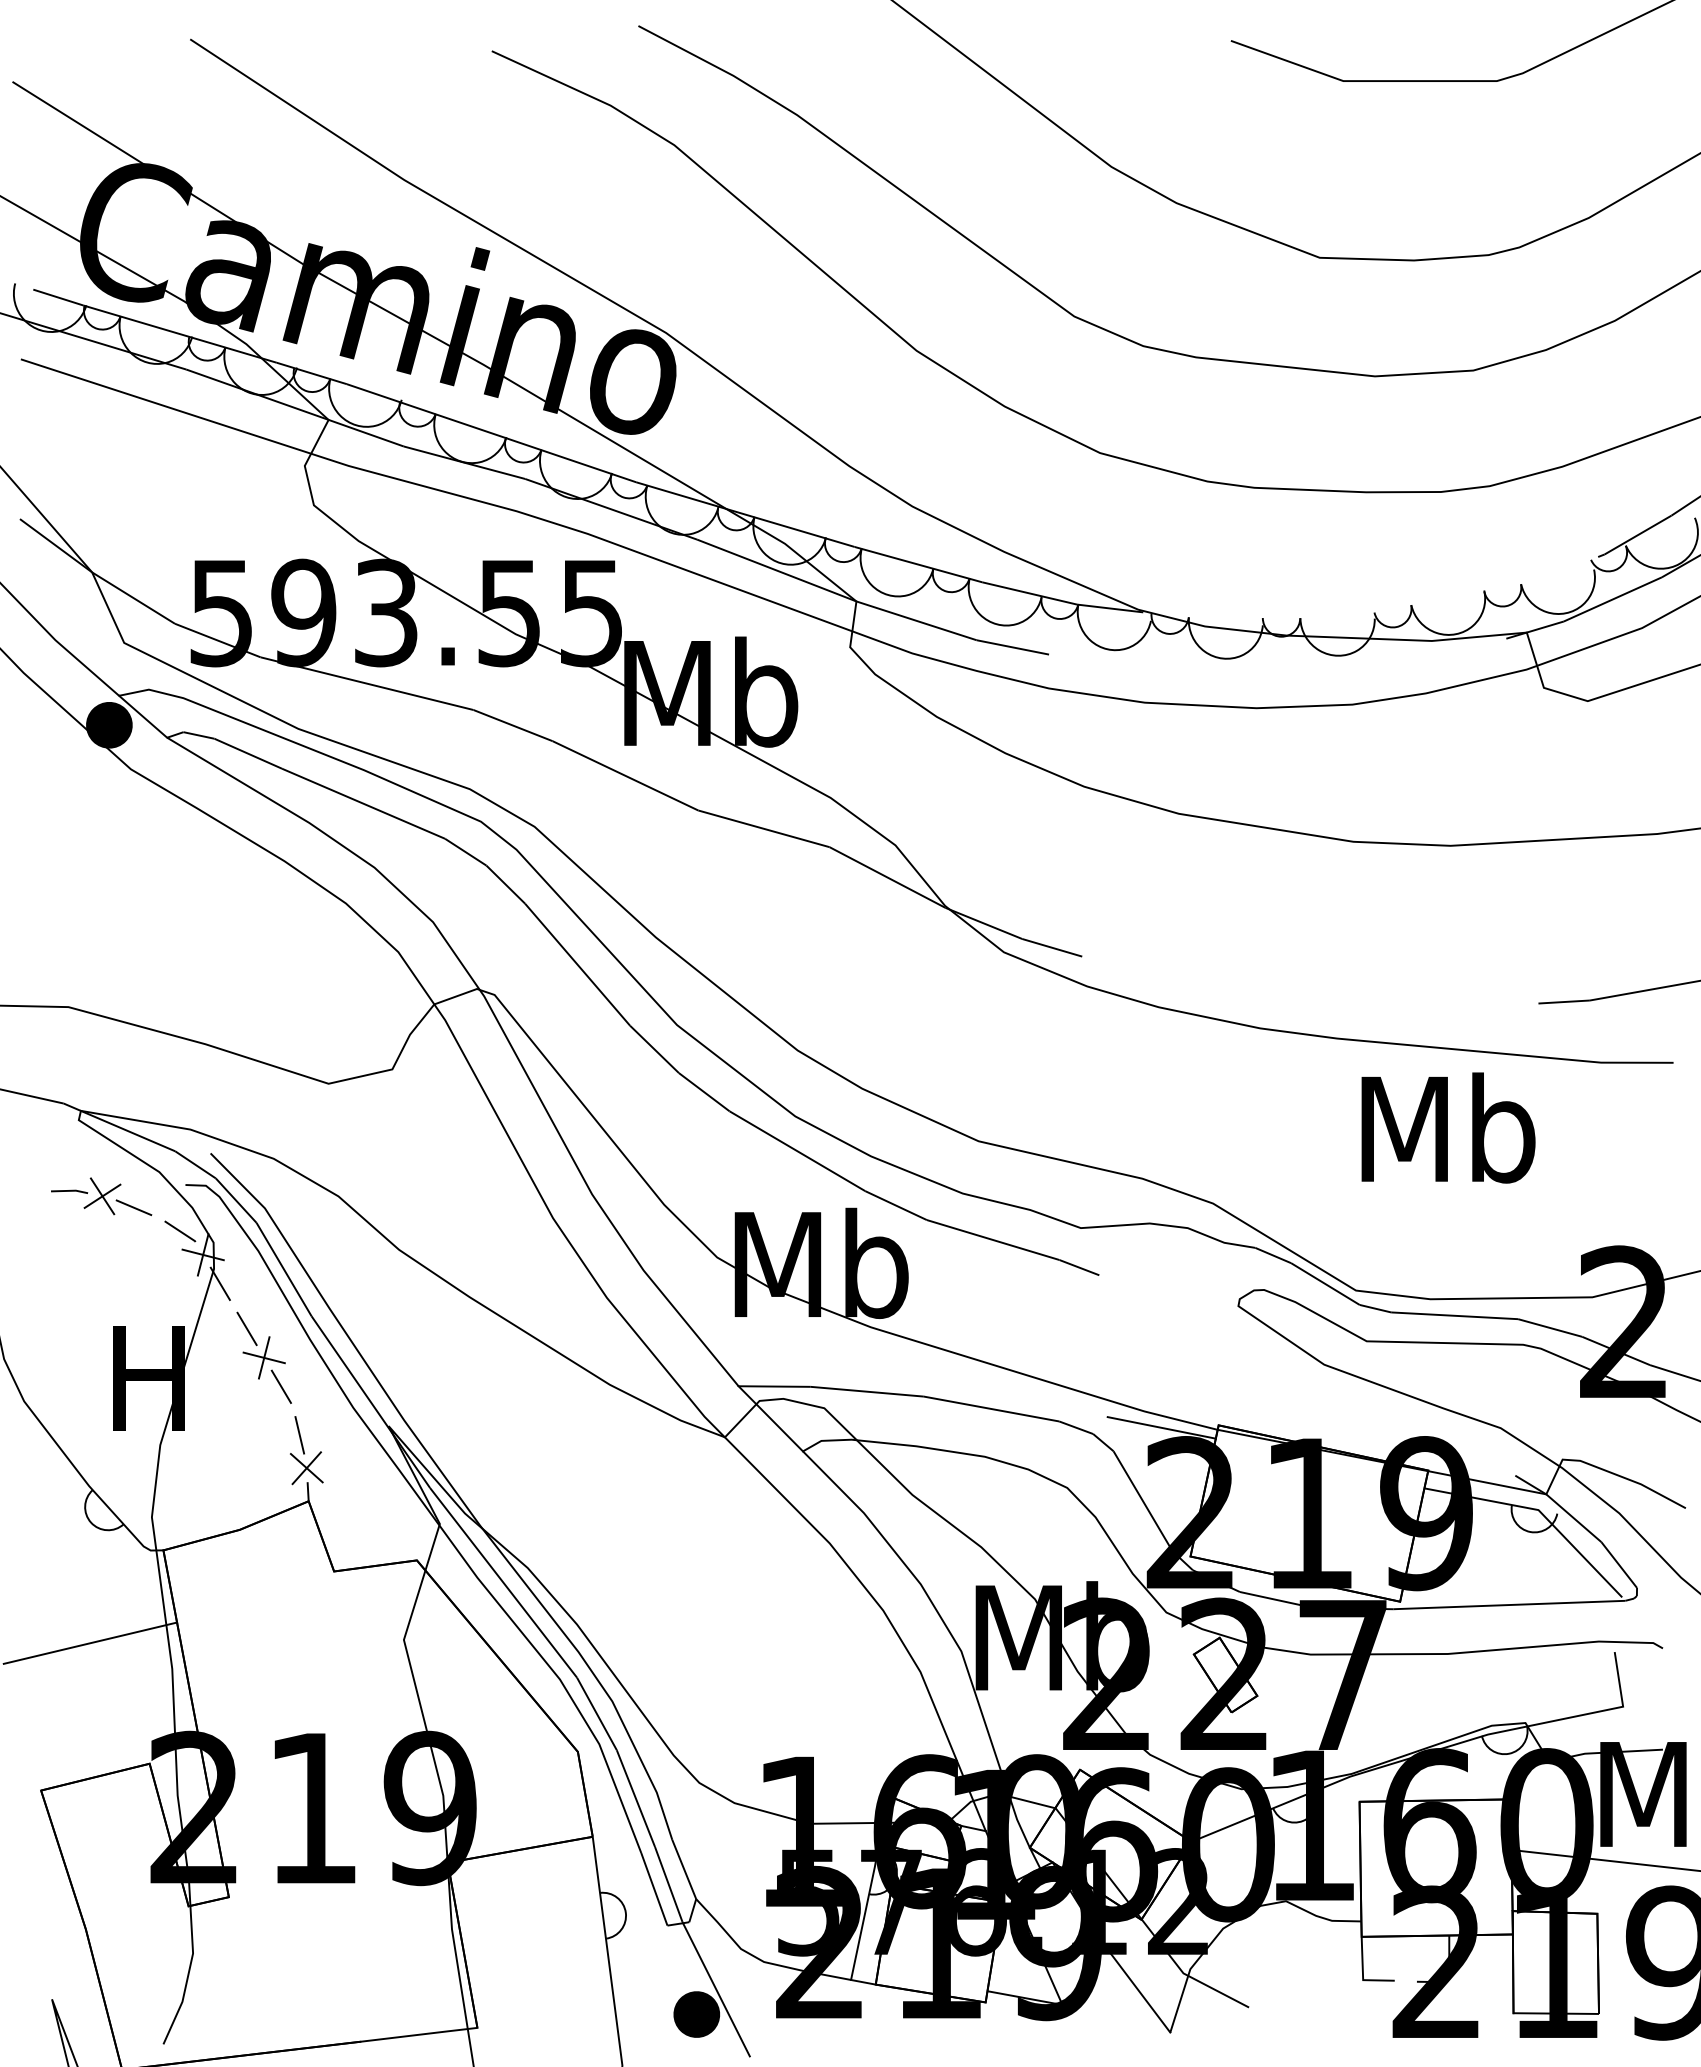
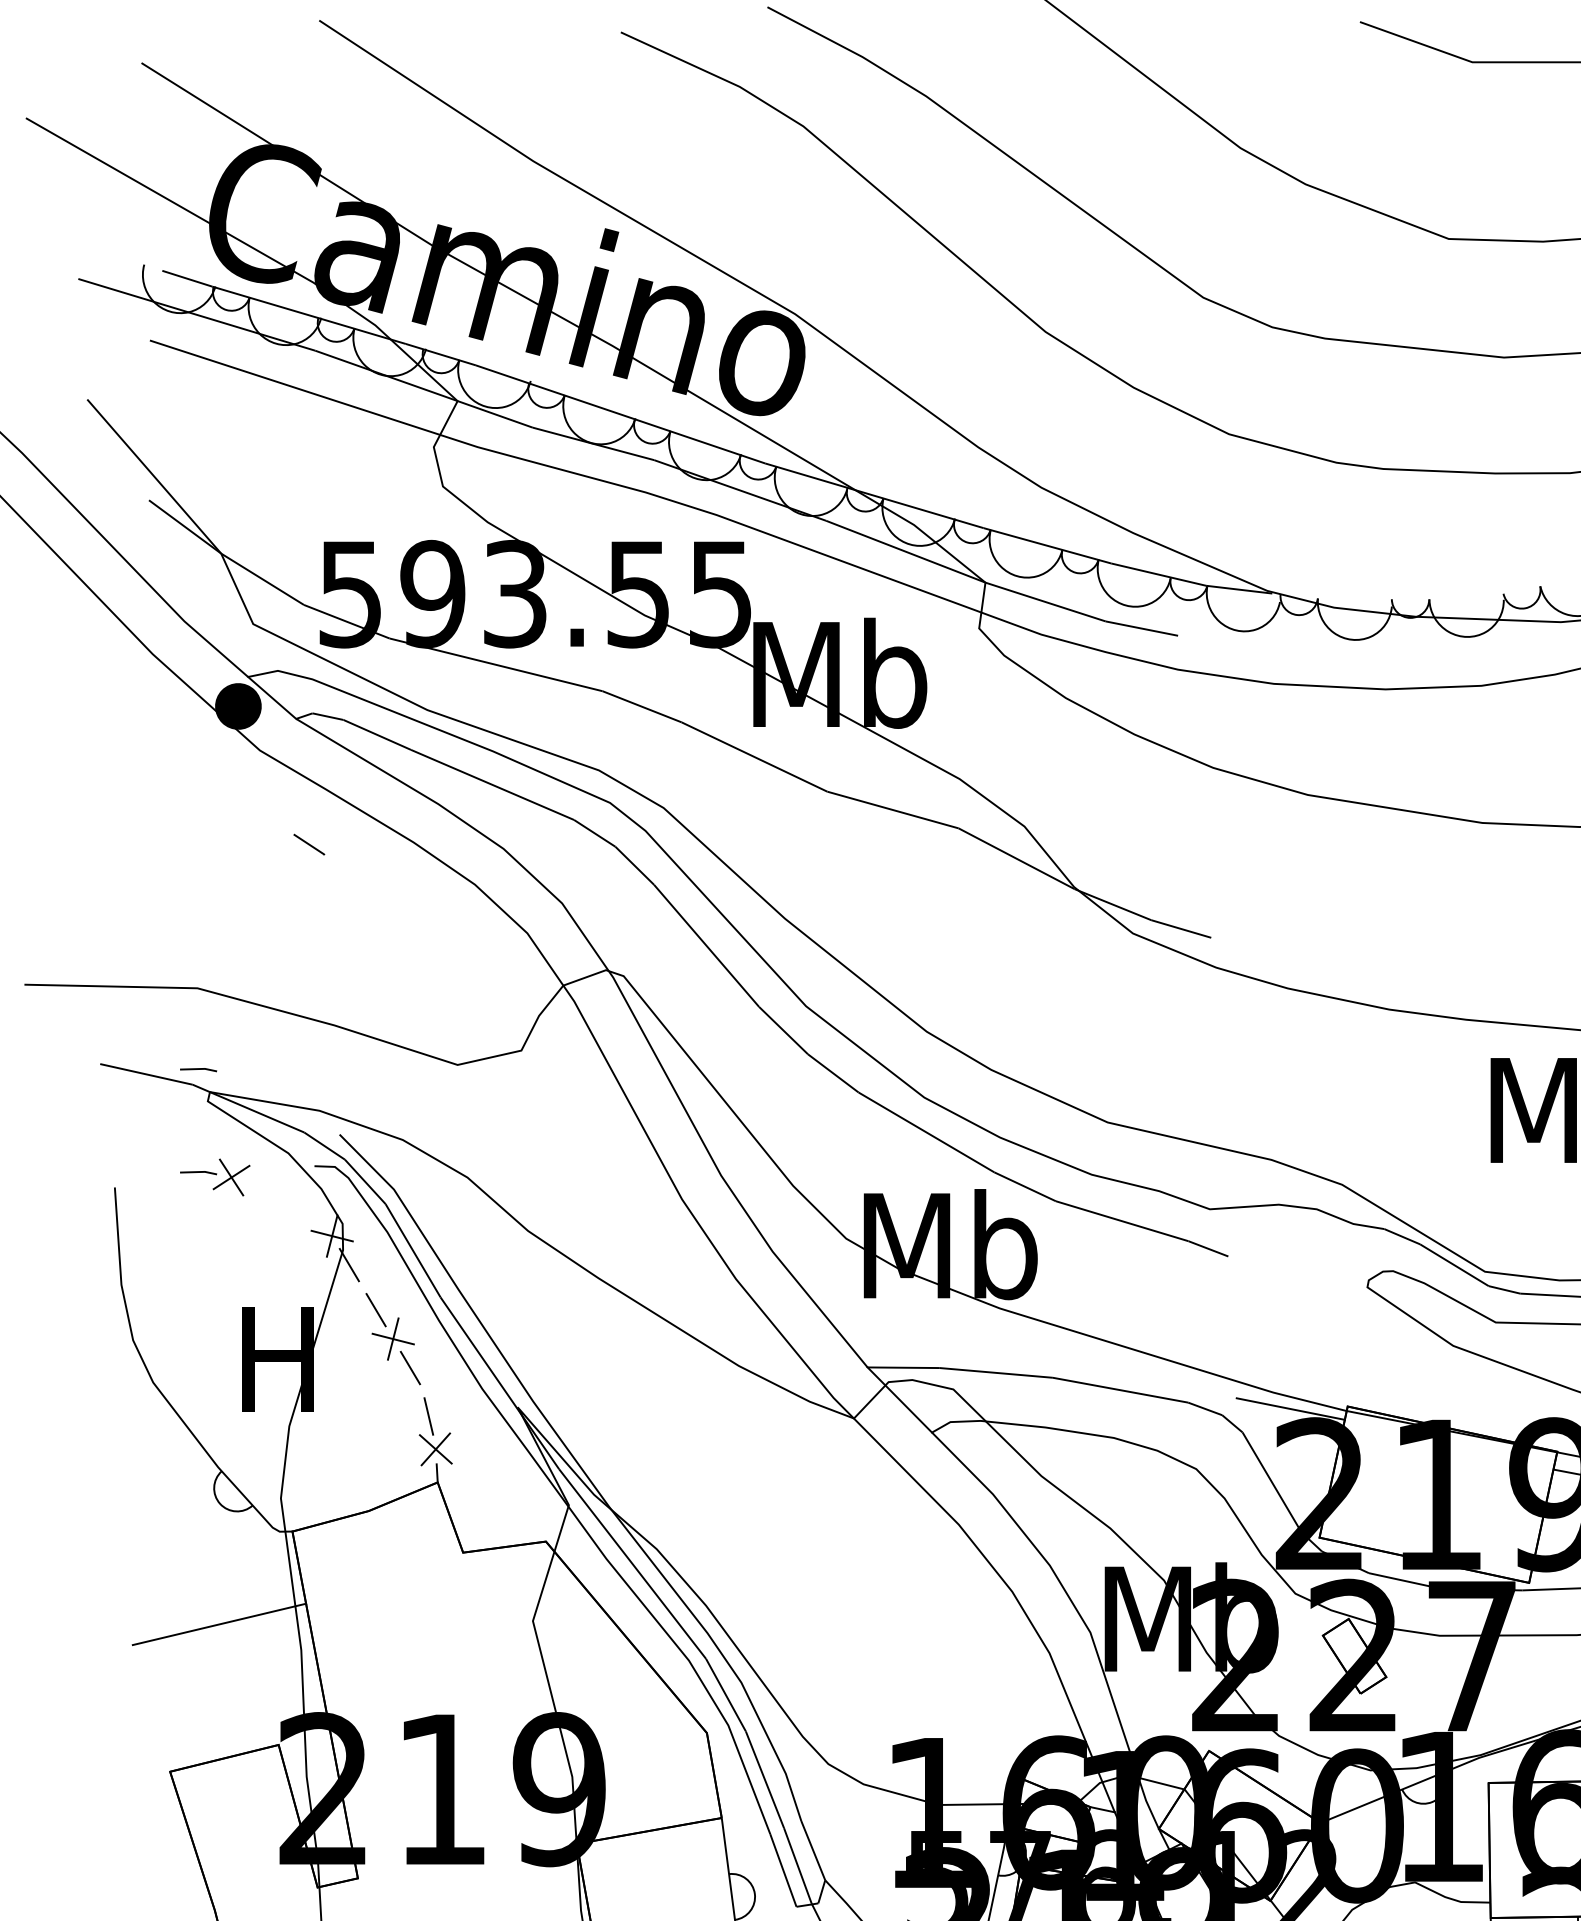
line: (69, 1088) -> (198, 1069), added
line: (133, 1207) -> (262, 1188), removed
line: (180, 1231) -> (309, 844), moved

